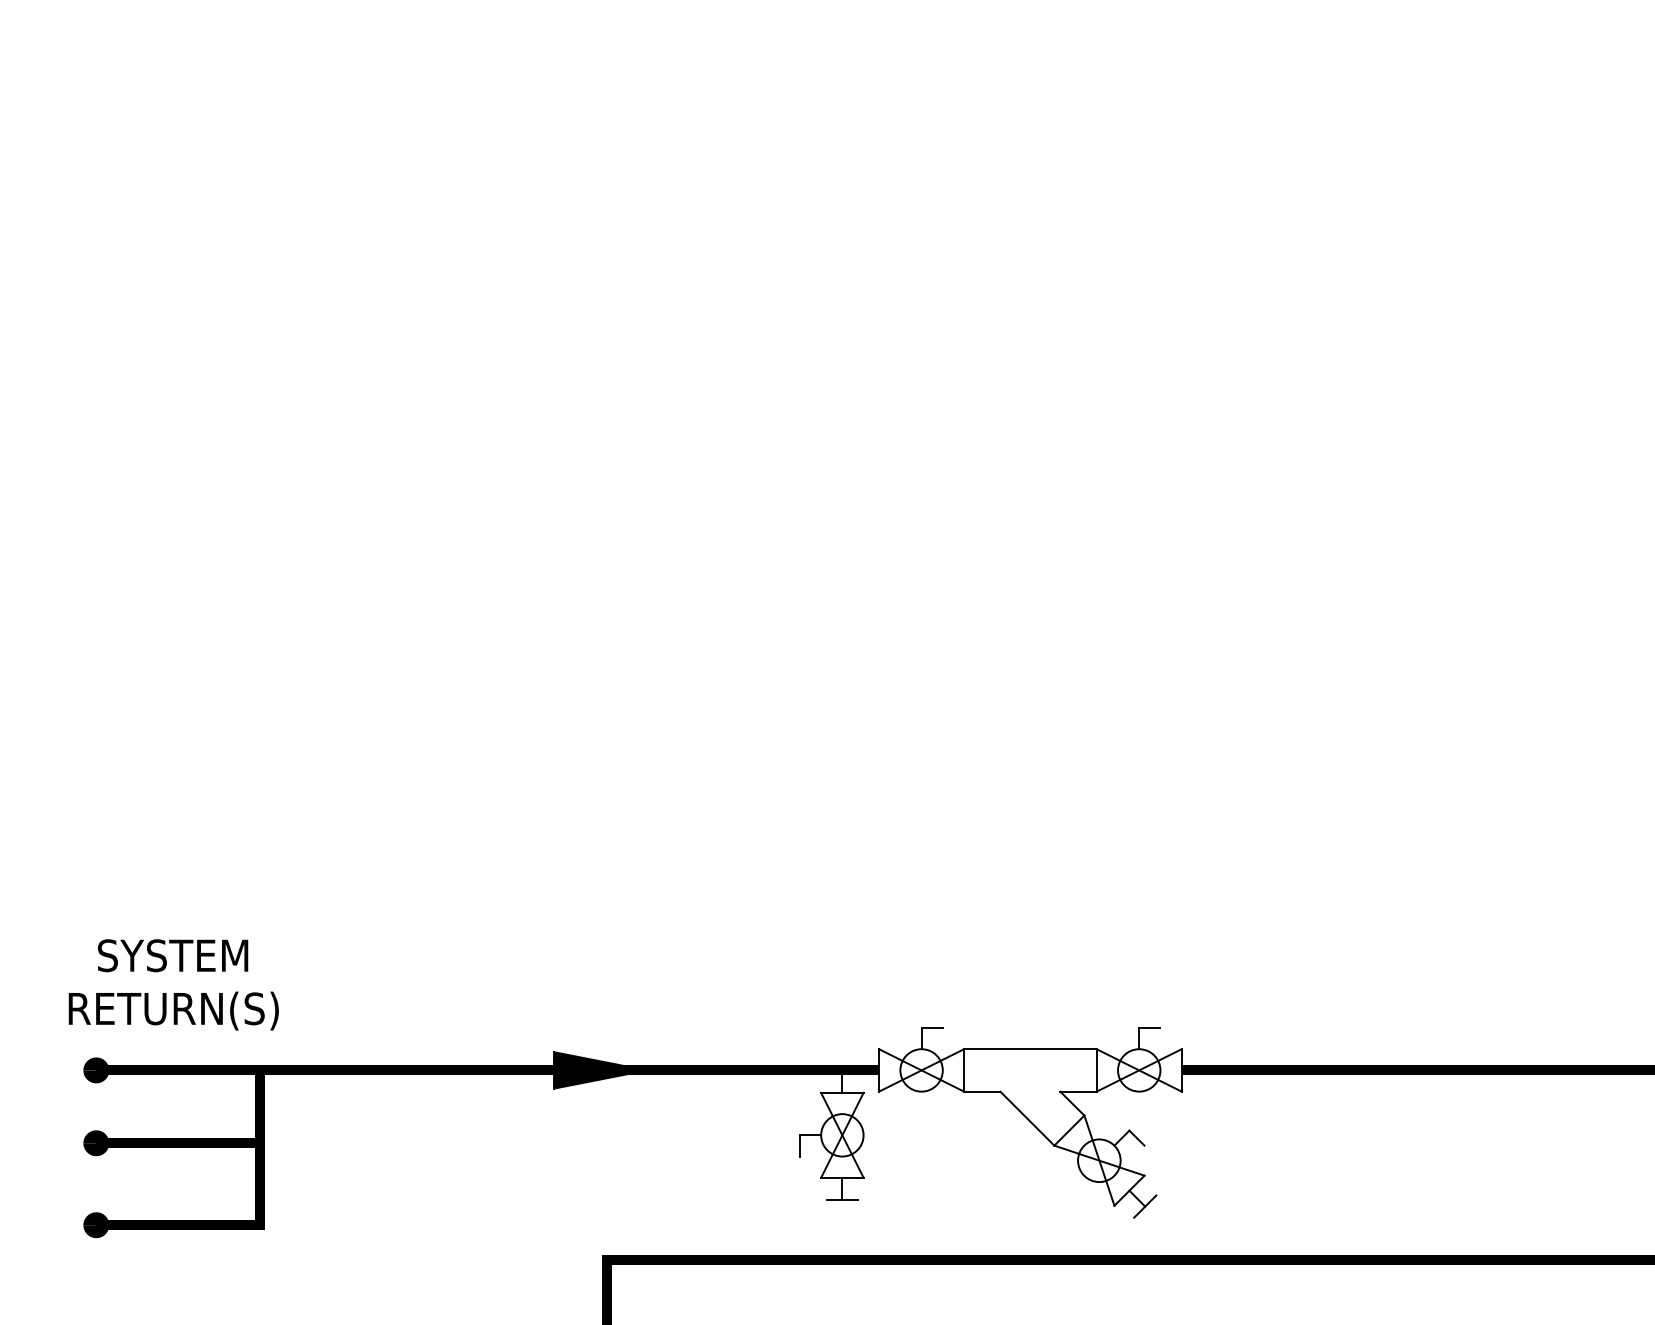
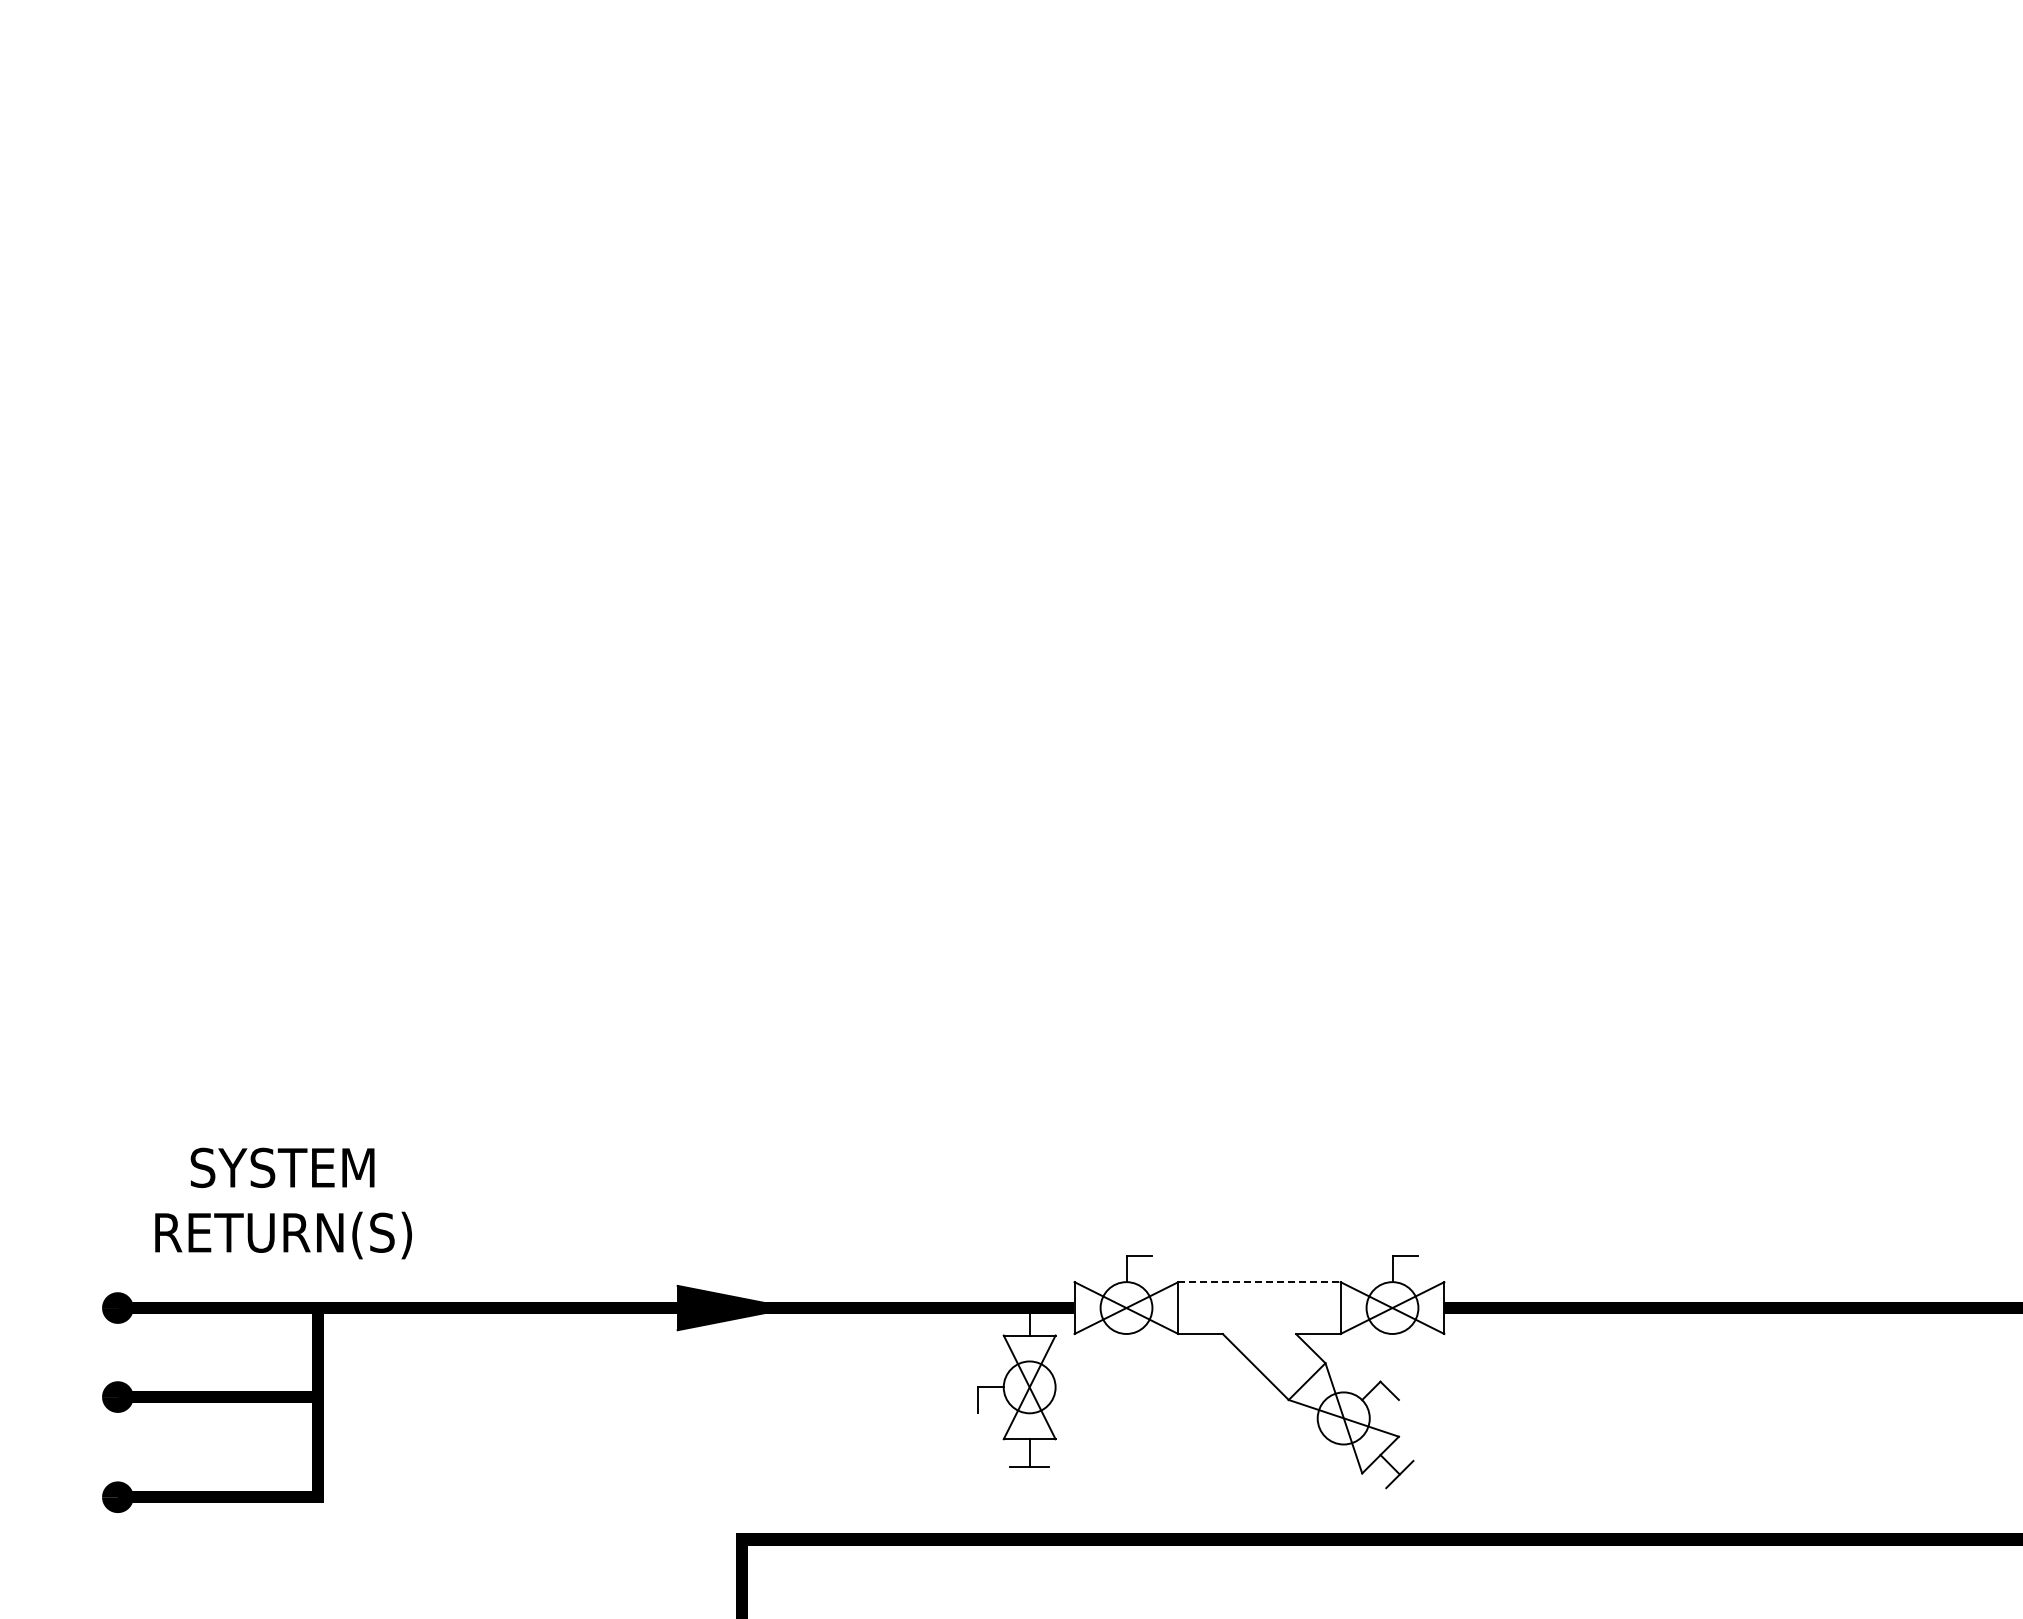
text: (173, 984) -> (283, 1203), moved
line: (1030, 1049) -> (1259, 1282), solid -> dashed

